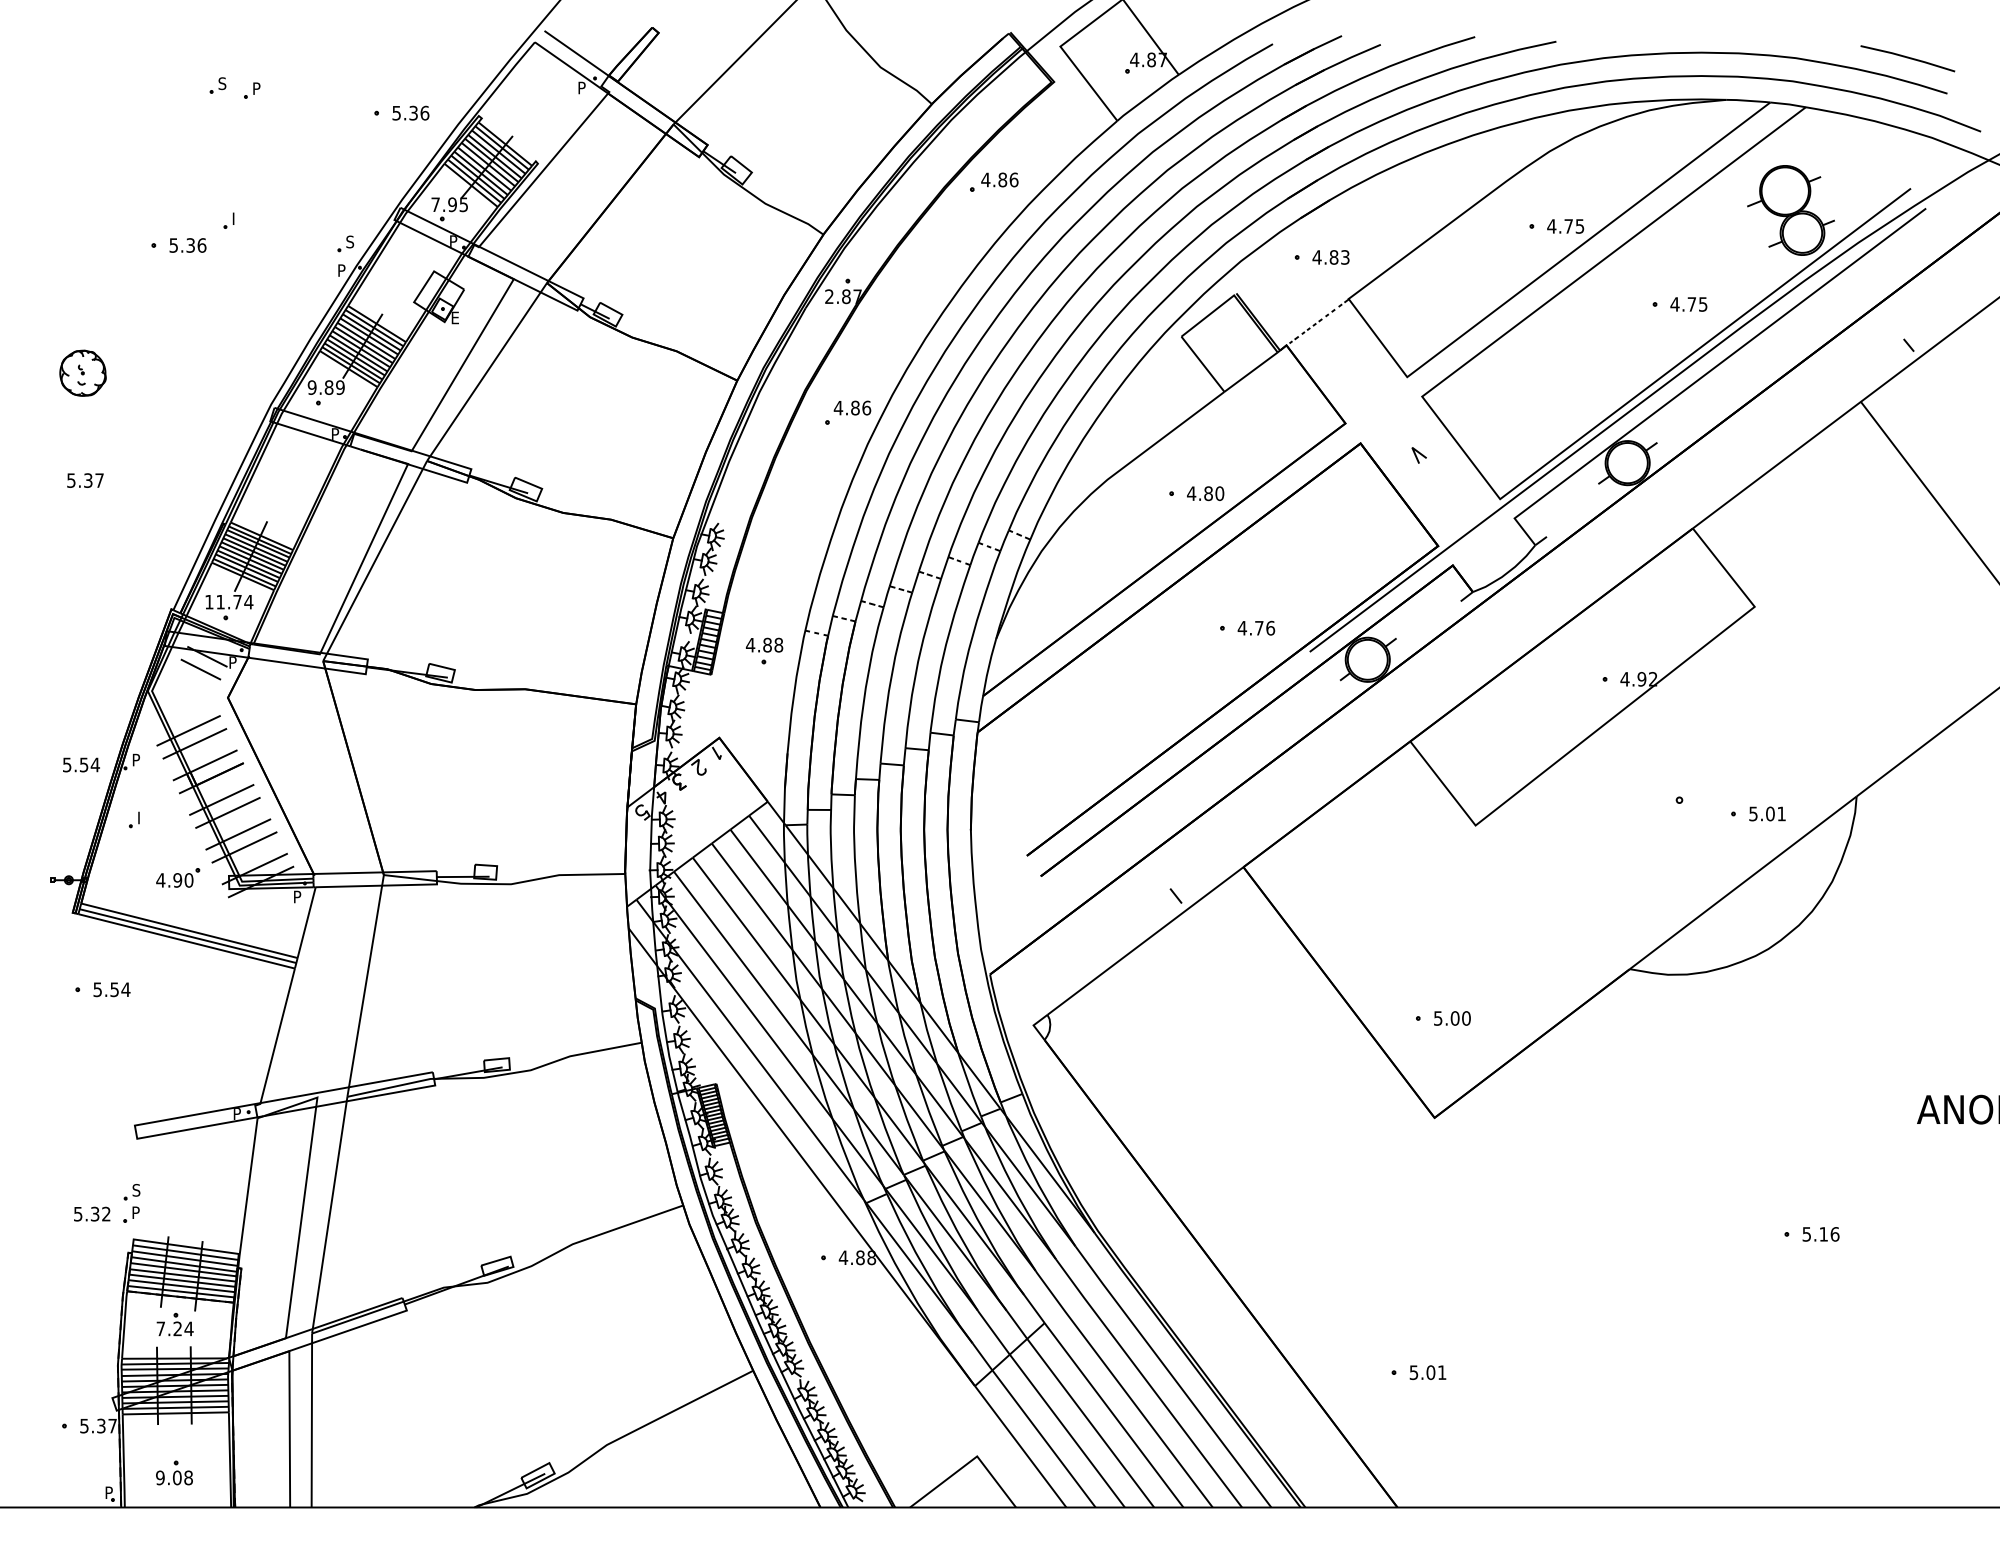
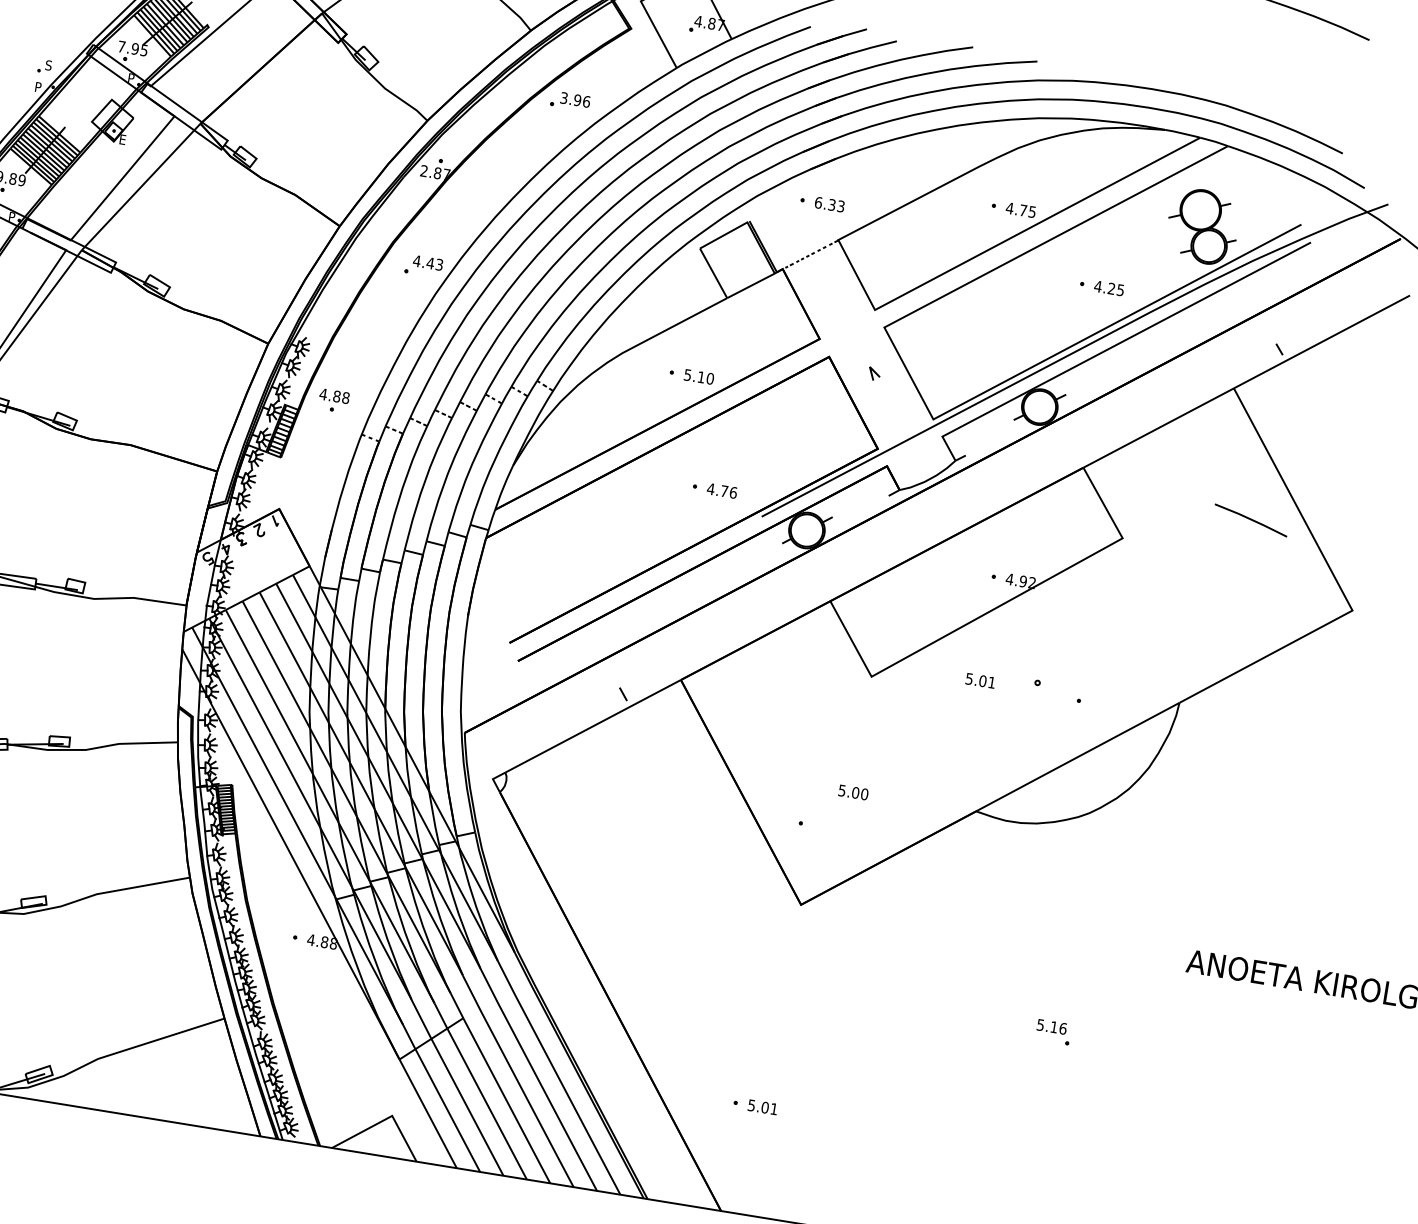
line: (1907, 58) -> (1250, 520), moved
text: (994, 179) -> (571, 98), 4.86 -> 3.96
text: (1325, 257) -> (825, 203), 4.83 -> 6.33
text: (1691, 304) -> (1111, 288), 4.75 -> 4.25
text: (860, 407) -> (434, 263), 4.86 -> 4.43
text: (1199, 493) -> (694, 376), 4.80 -> 5.10
part: (764, 650) -> (333, 400), moved
text: (1767, 813) -> (980, 680), moved
text: (1452, 1018) -> (853, 792), moved
text: (1820, 1234) -> (1051, 1026), moved

